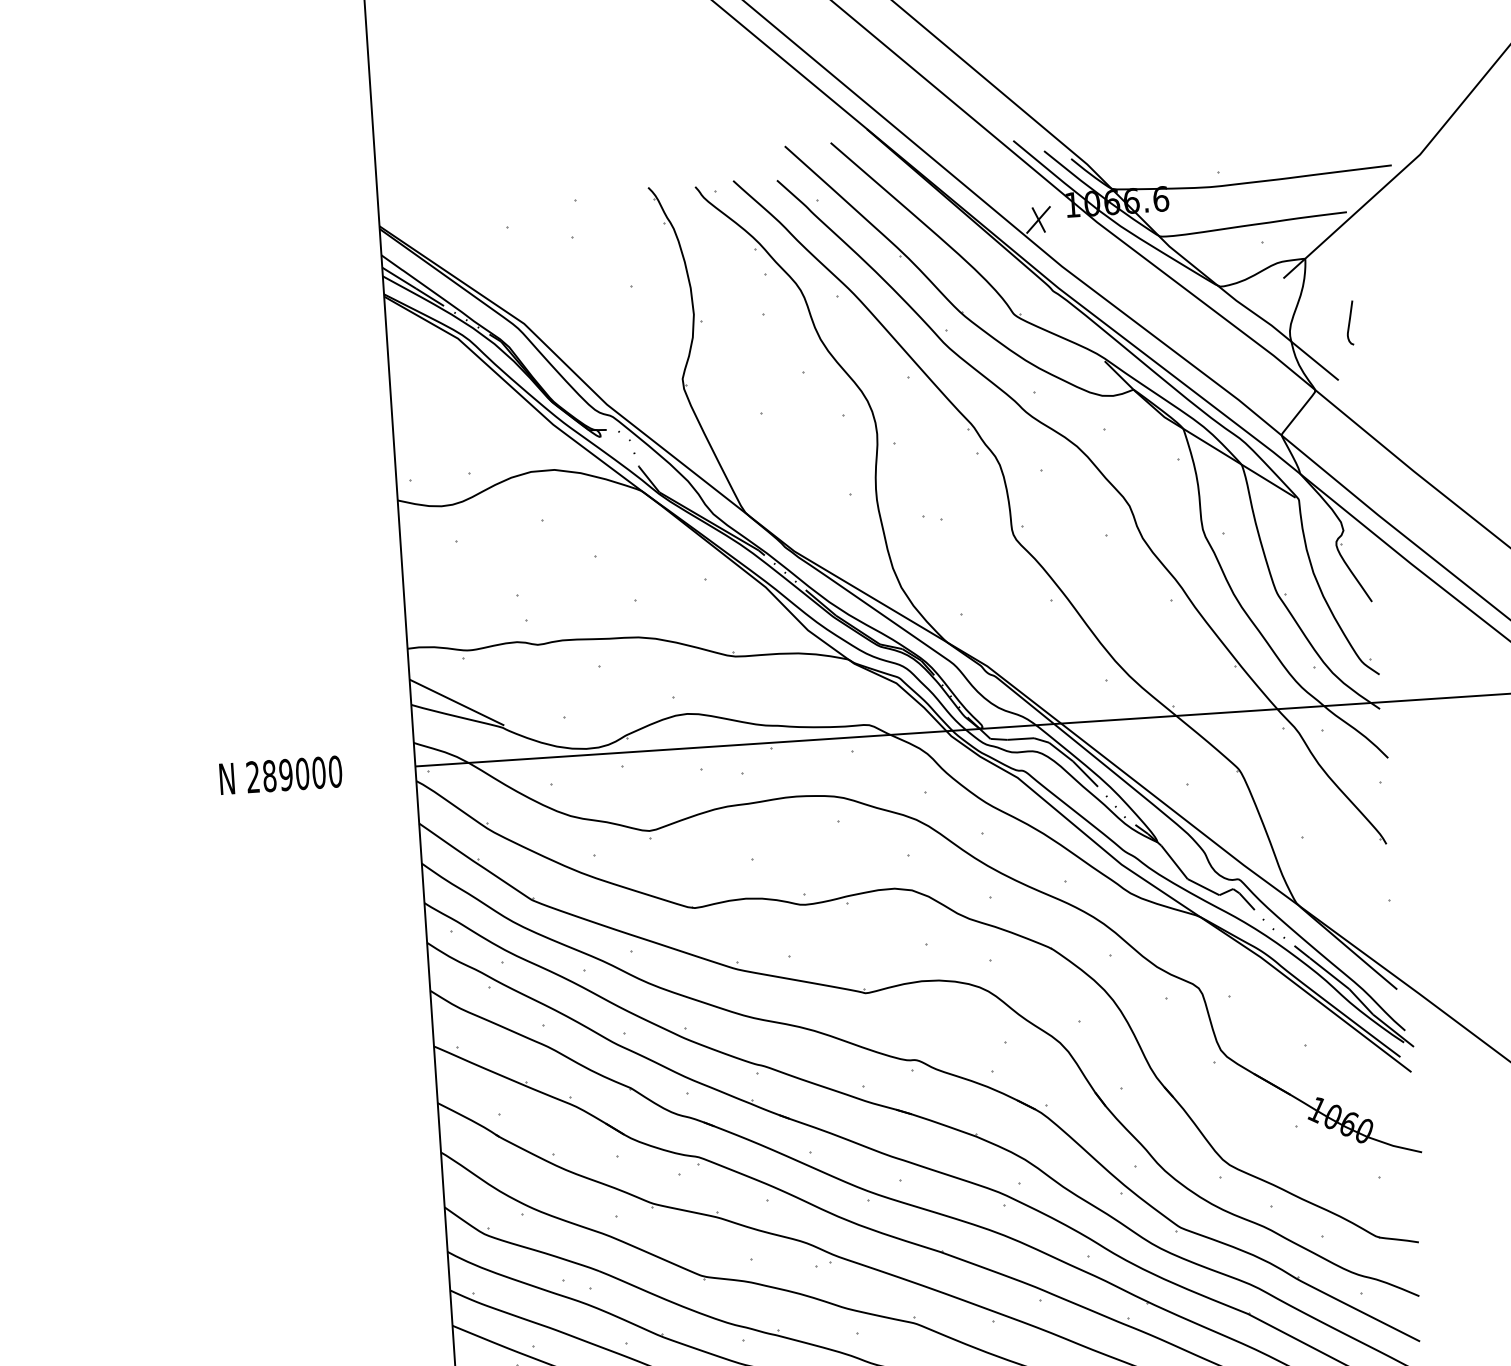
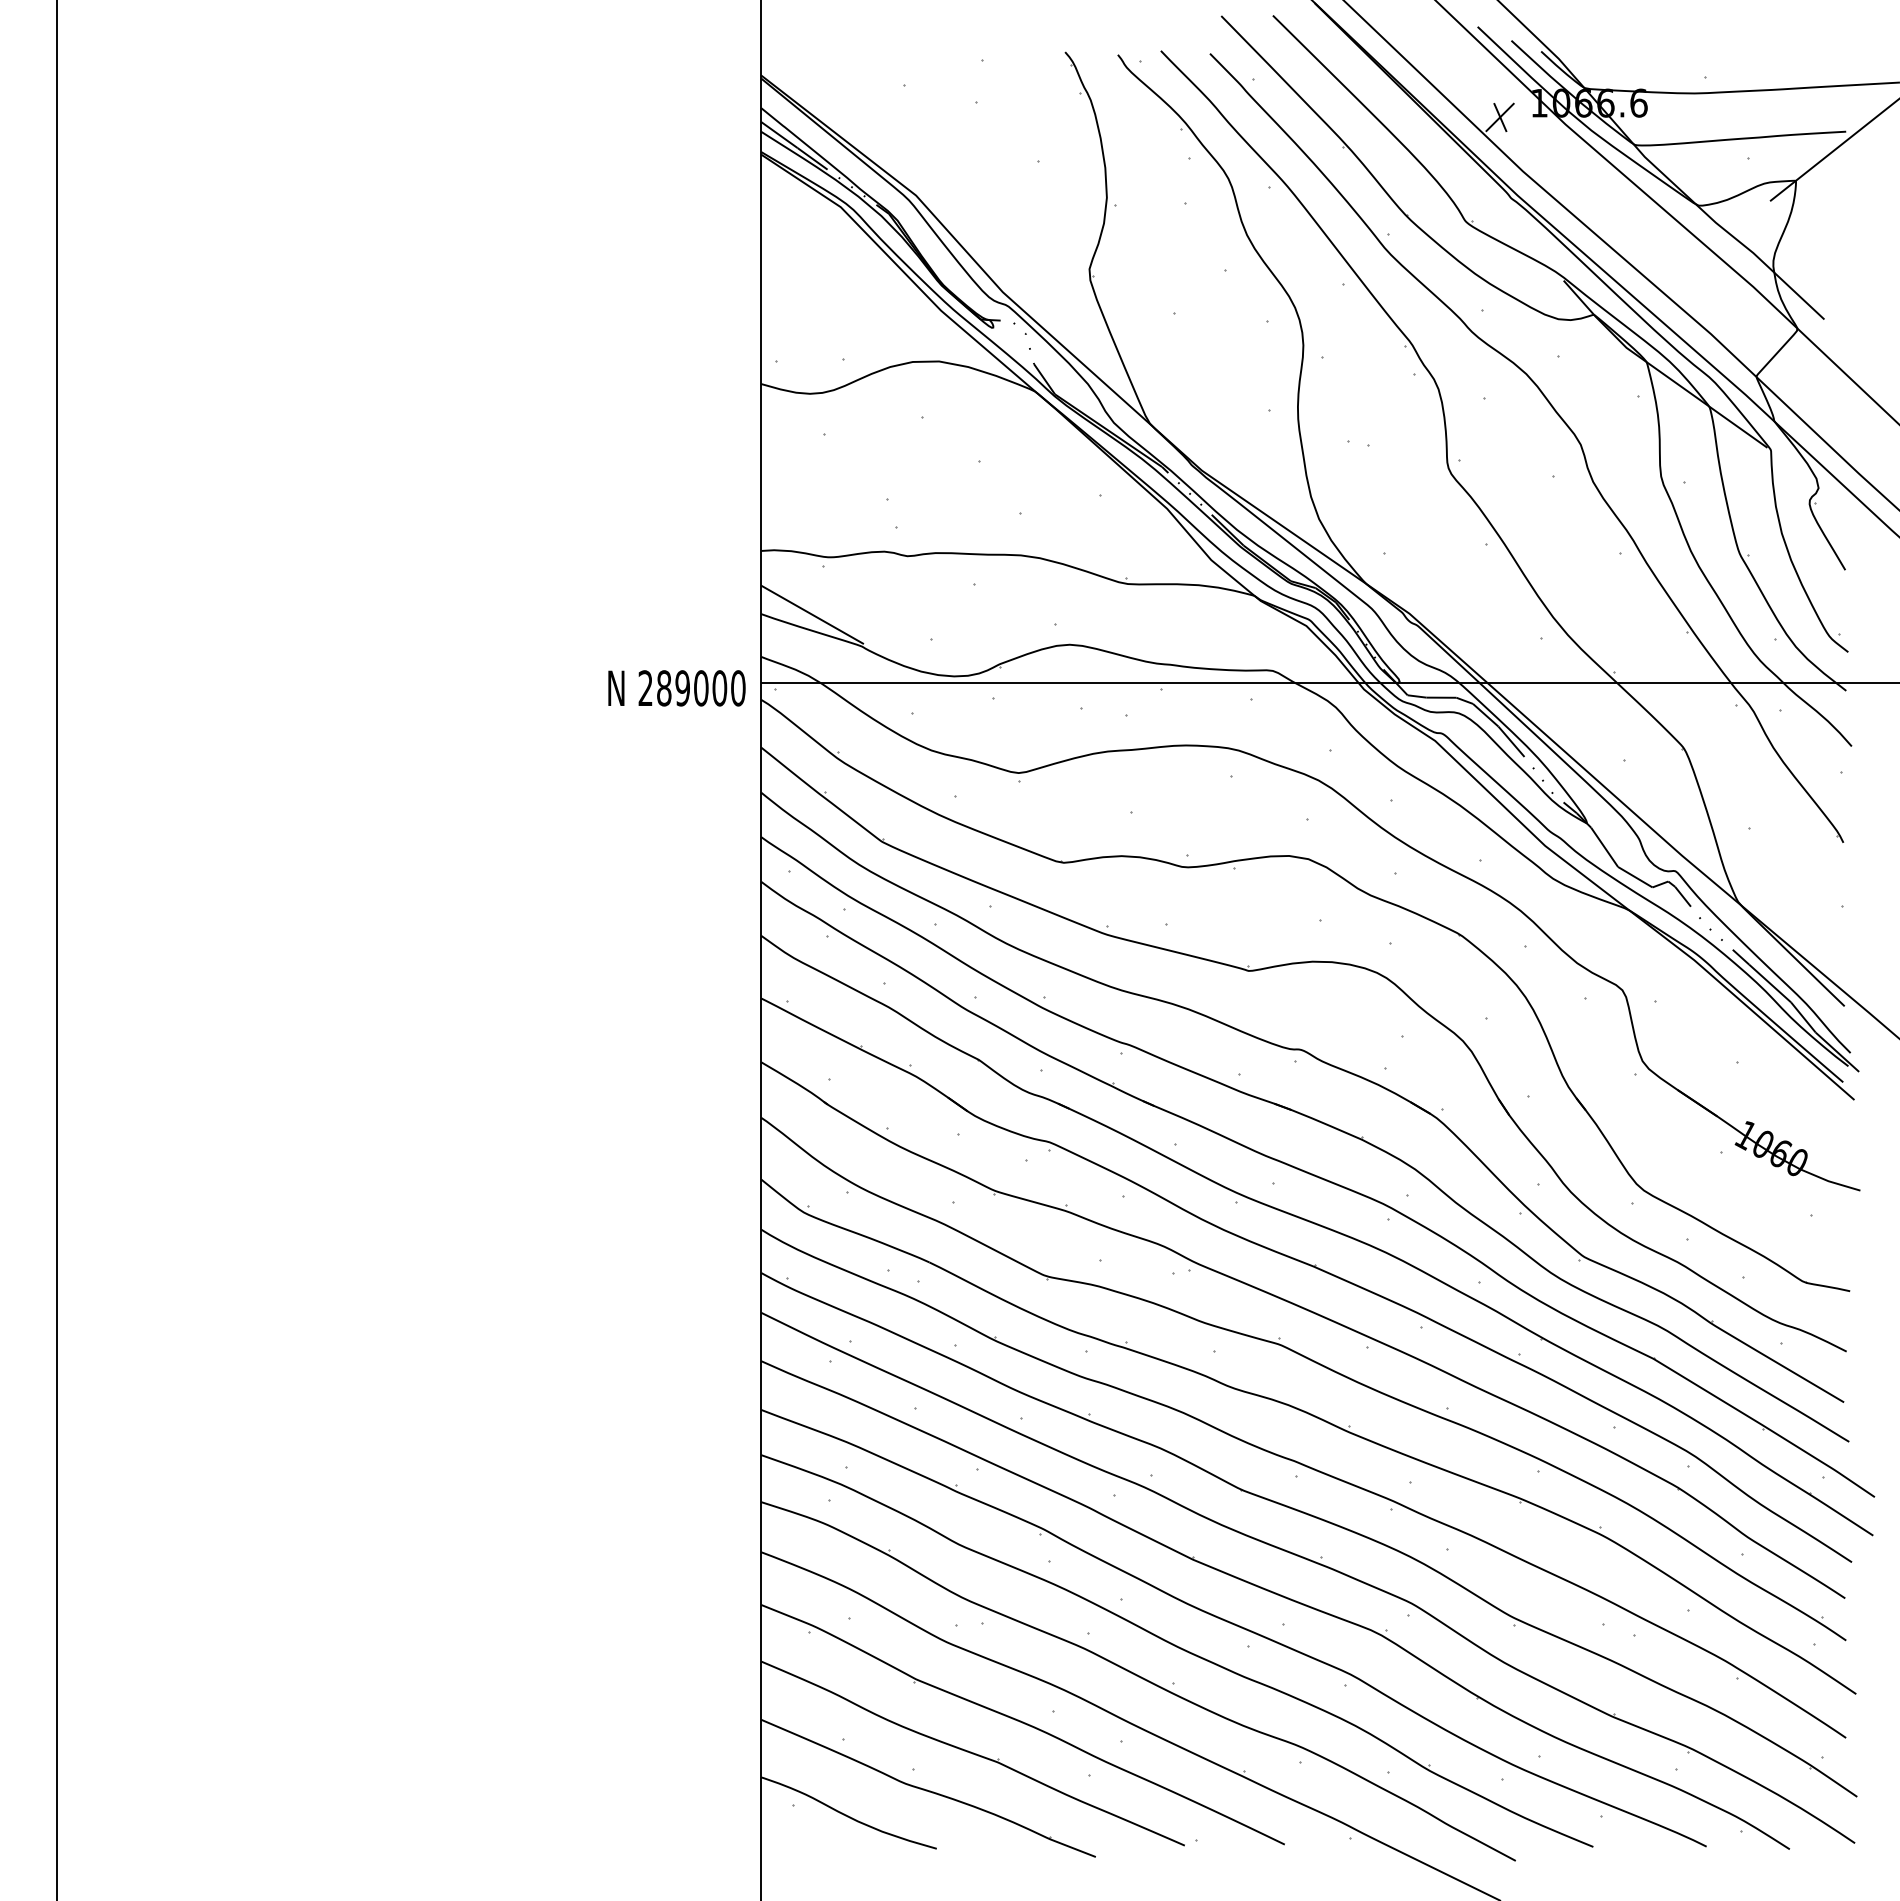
curve: (1350, 323) -> (1841, 256), removed
text: (280, 775) -> (676, 688), moved

